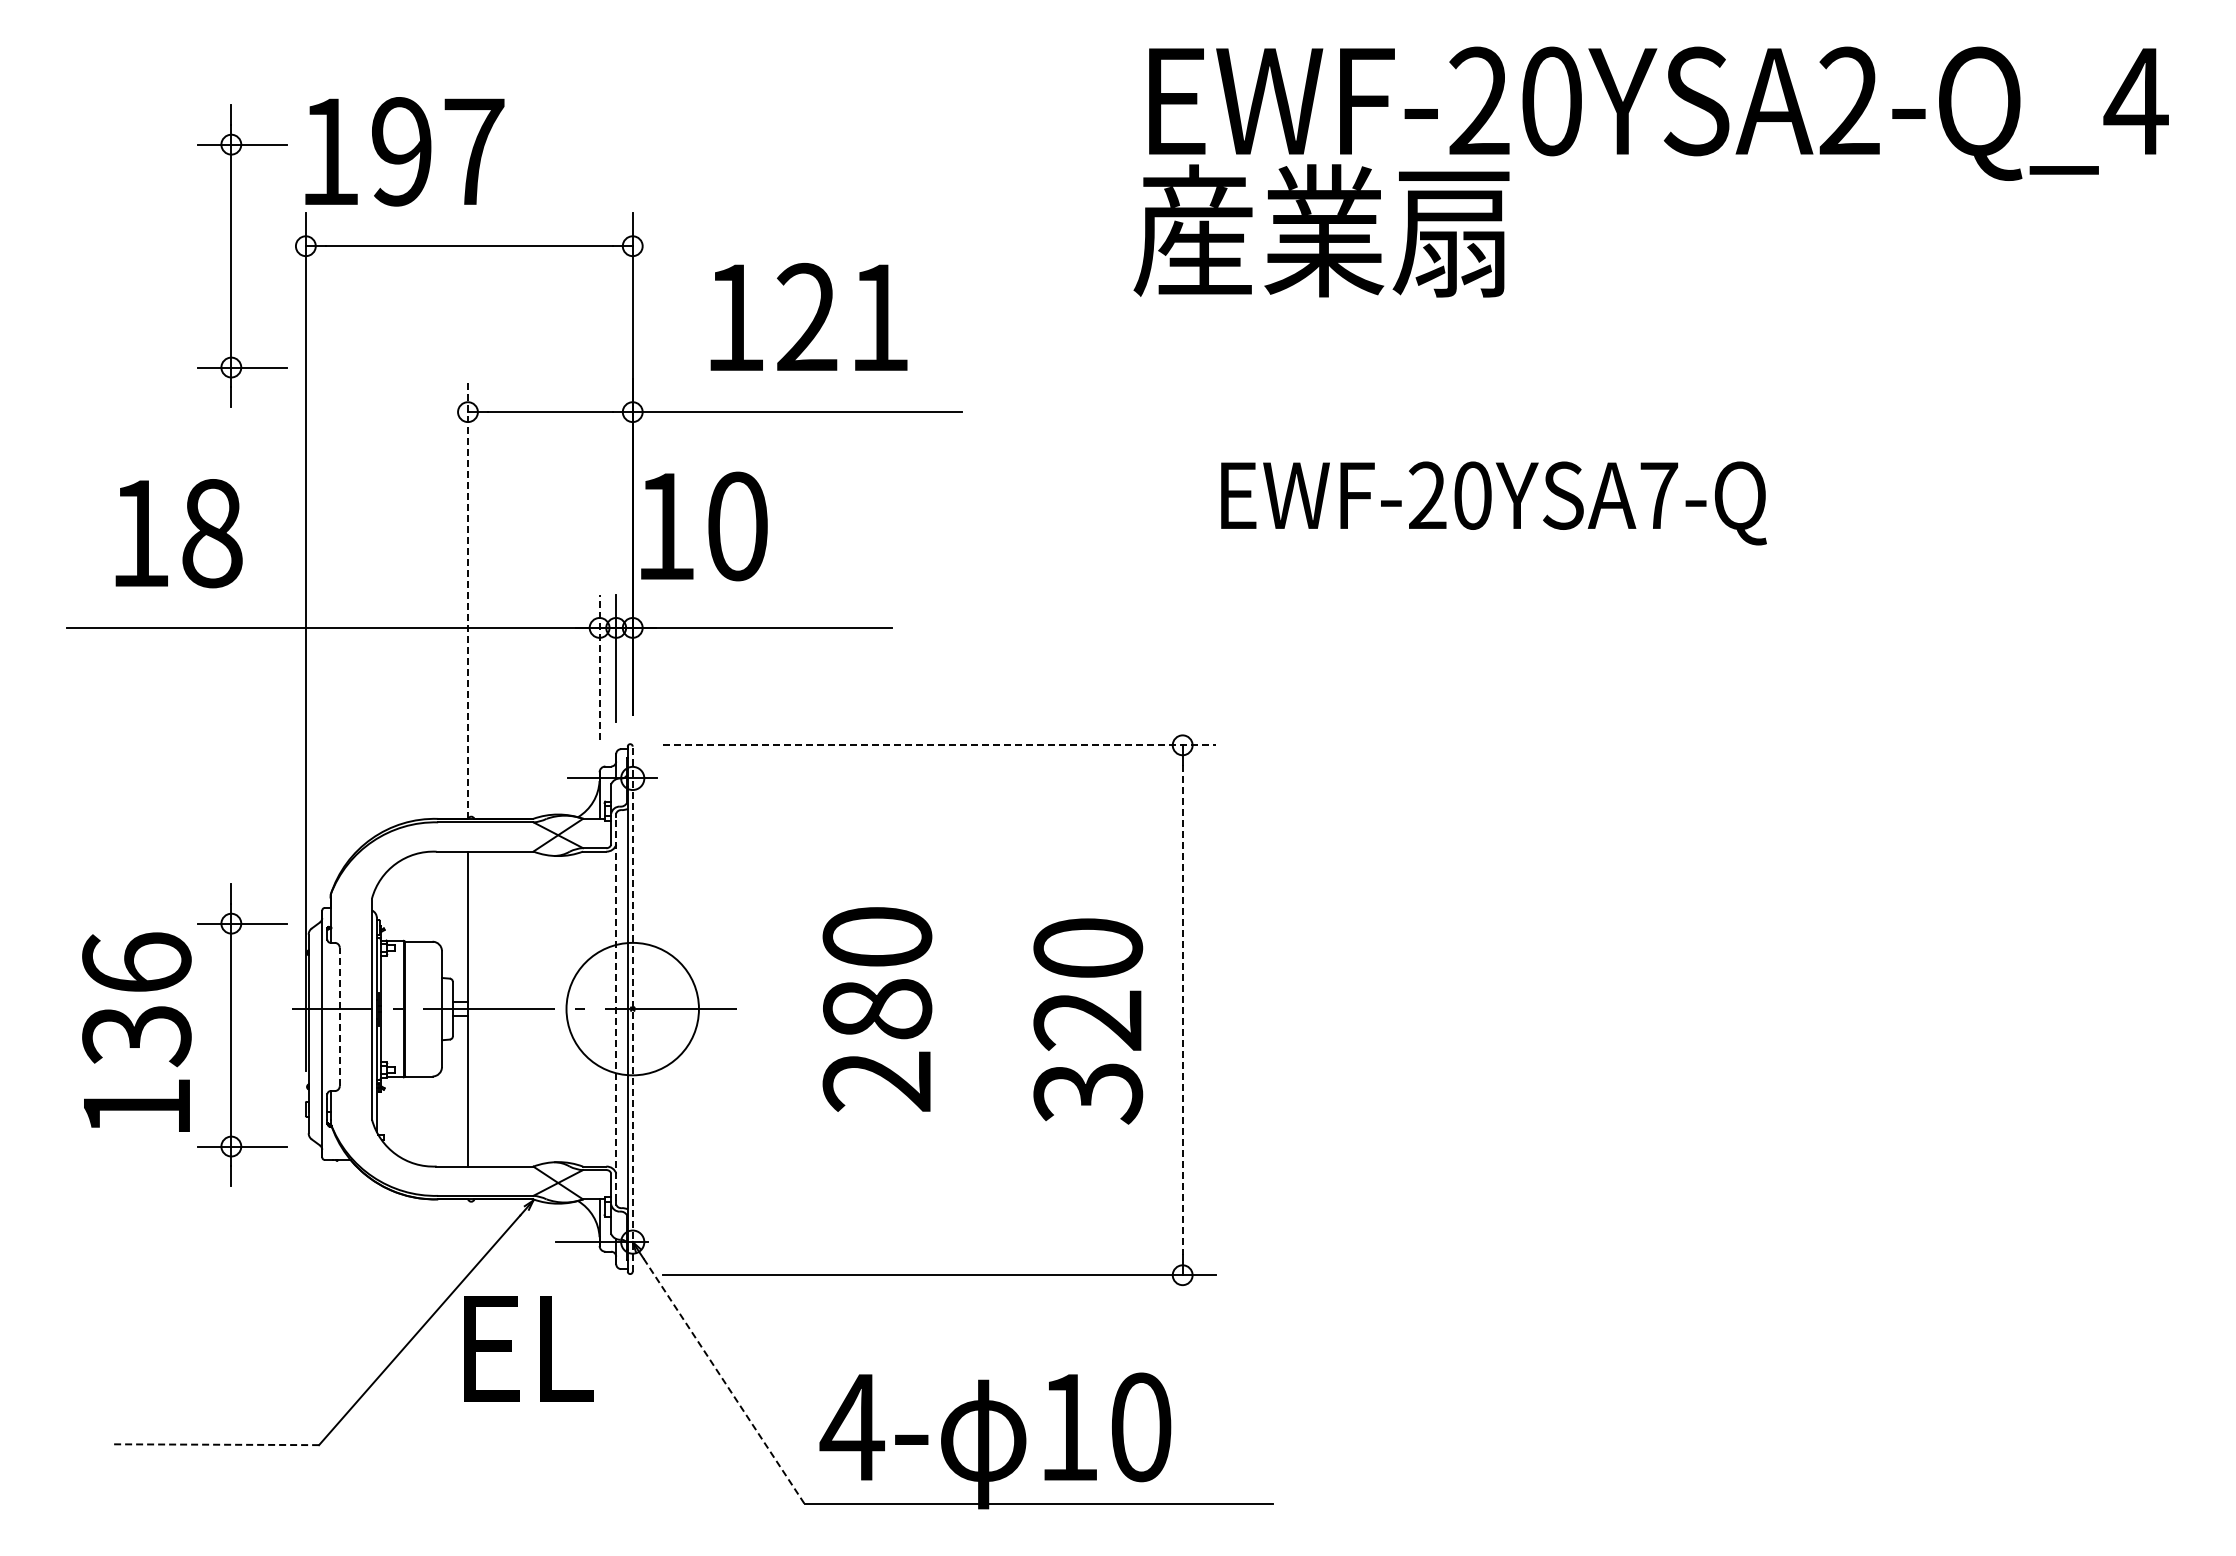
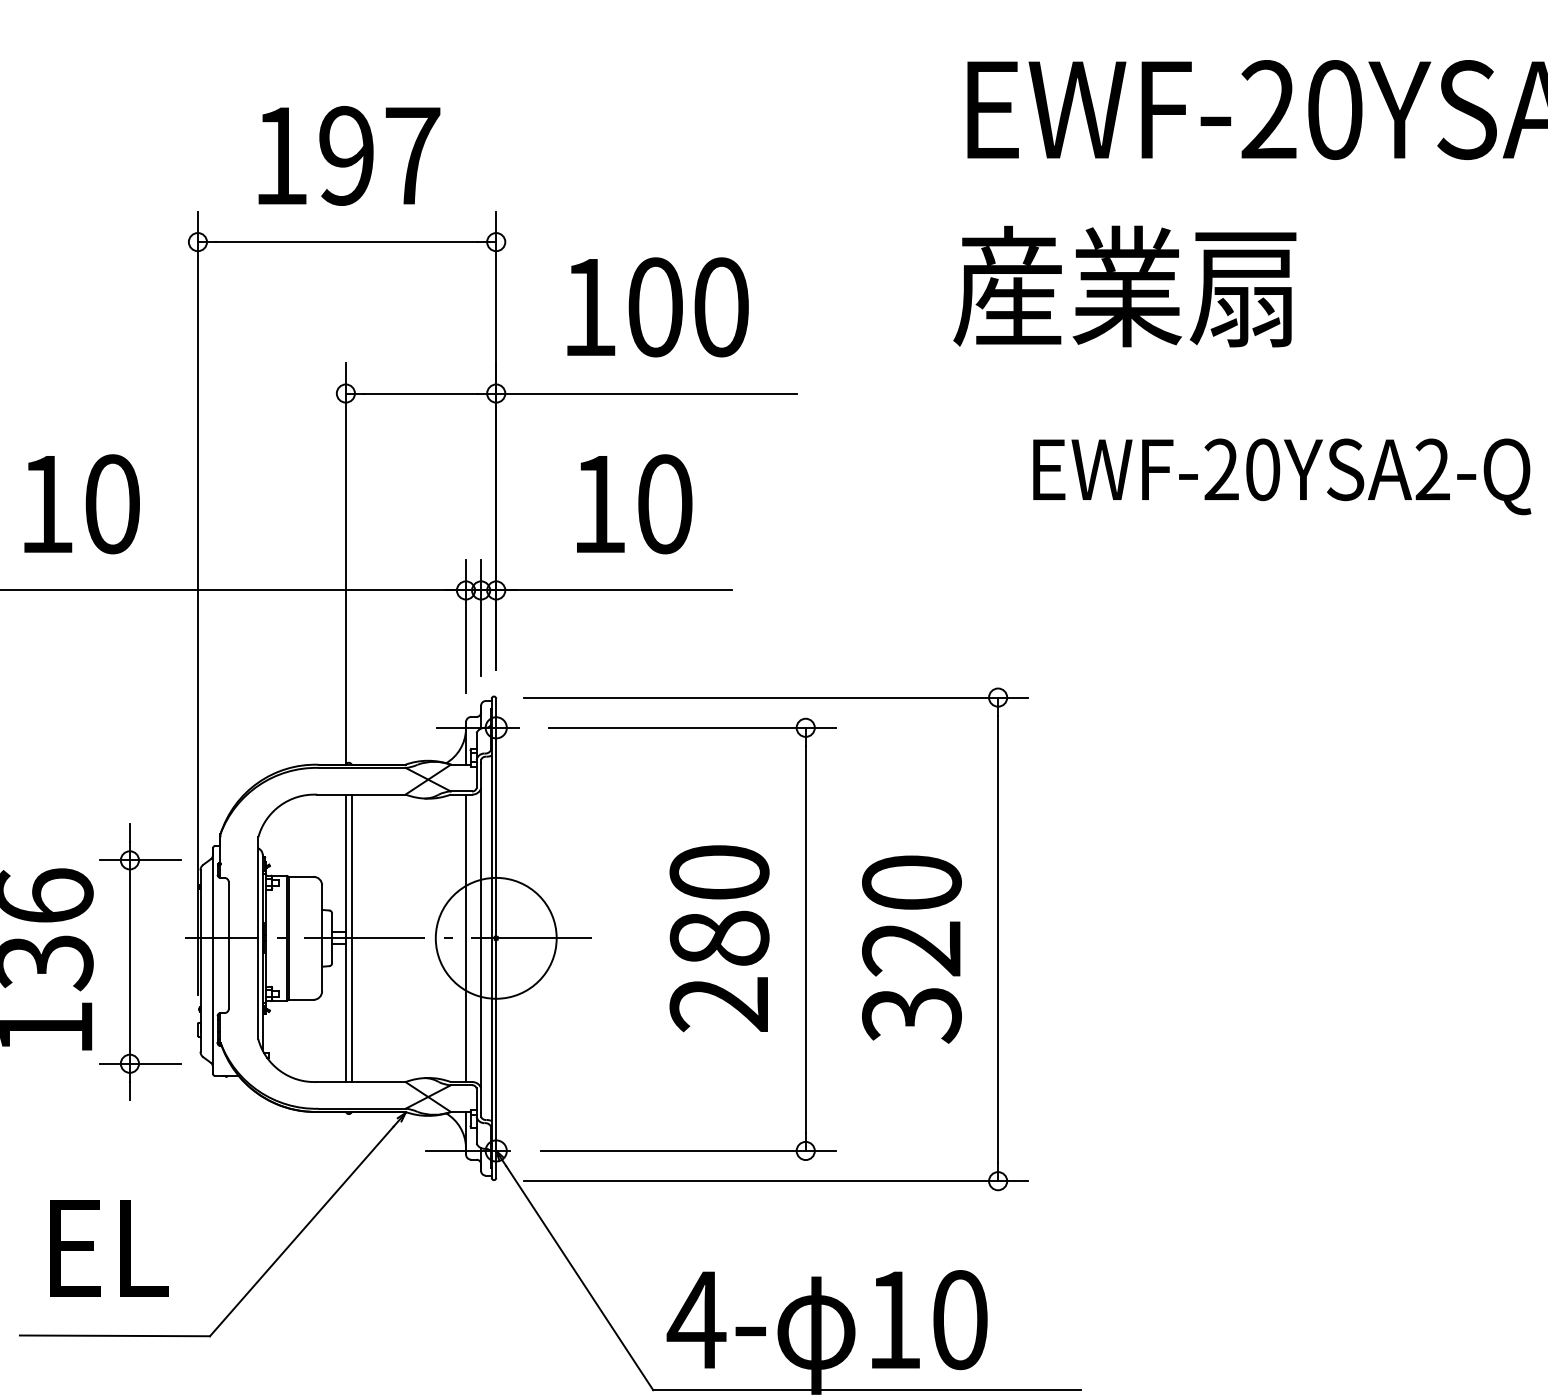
text: (404, 151) -> (349, 155), moved
text: (1321, 230) -> (1124, 286), moved
part: (231, 255) -> (130, 250), removed
text: (843, 317) -> (688, 307), 121 -> 100
text: (1659, 494) -> (1433, 468), EWF-20YSA7-Q -> EWF-20YSA2-Q
text: (704, 526) -> (634, 504), moved
text: (212, 533) -> (112, 504), 18 -> 10
line: (467, 598) -> (345, 563), dashed -> solid
line: (599, 667) -> (465, 626), dashed -> solid
line: (940, 745) -> (777, 697), dashed -> solid
line: (474, 1008) -> (351, 937), added
line: (599, 1008) -> (465, 937), added
line: (632, 1008) -> (496, 937), dashed -> solid
line: (616, 1009) -> (481, 938), dashed -> solid
part: (971, 1009) -> (805, 938), added
line: (1182, 1010) -> (997, 939), dashed -> solid
line: (339, 1016) -> (228, 945), dashed -> solid
text: (528, 1348) -> (109, 1248), moved
line: (724, 1381) -> (579, 1278), dashed -> solid
line: (214, 1444) -> (114, 1335), dashed -> solid

